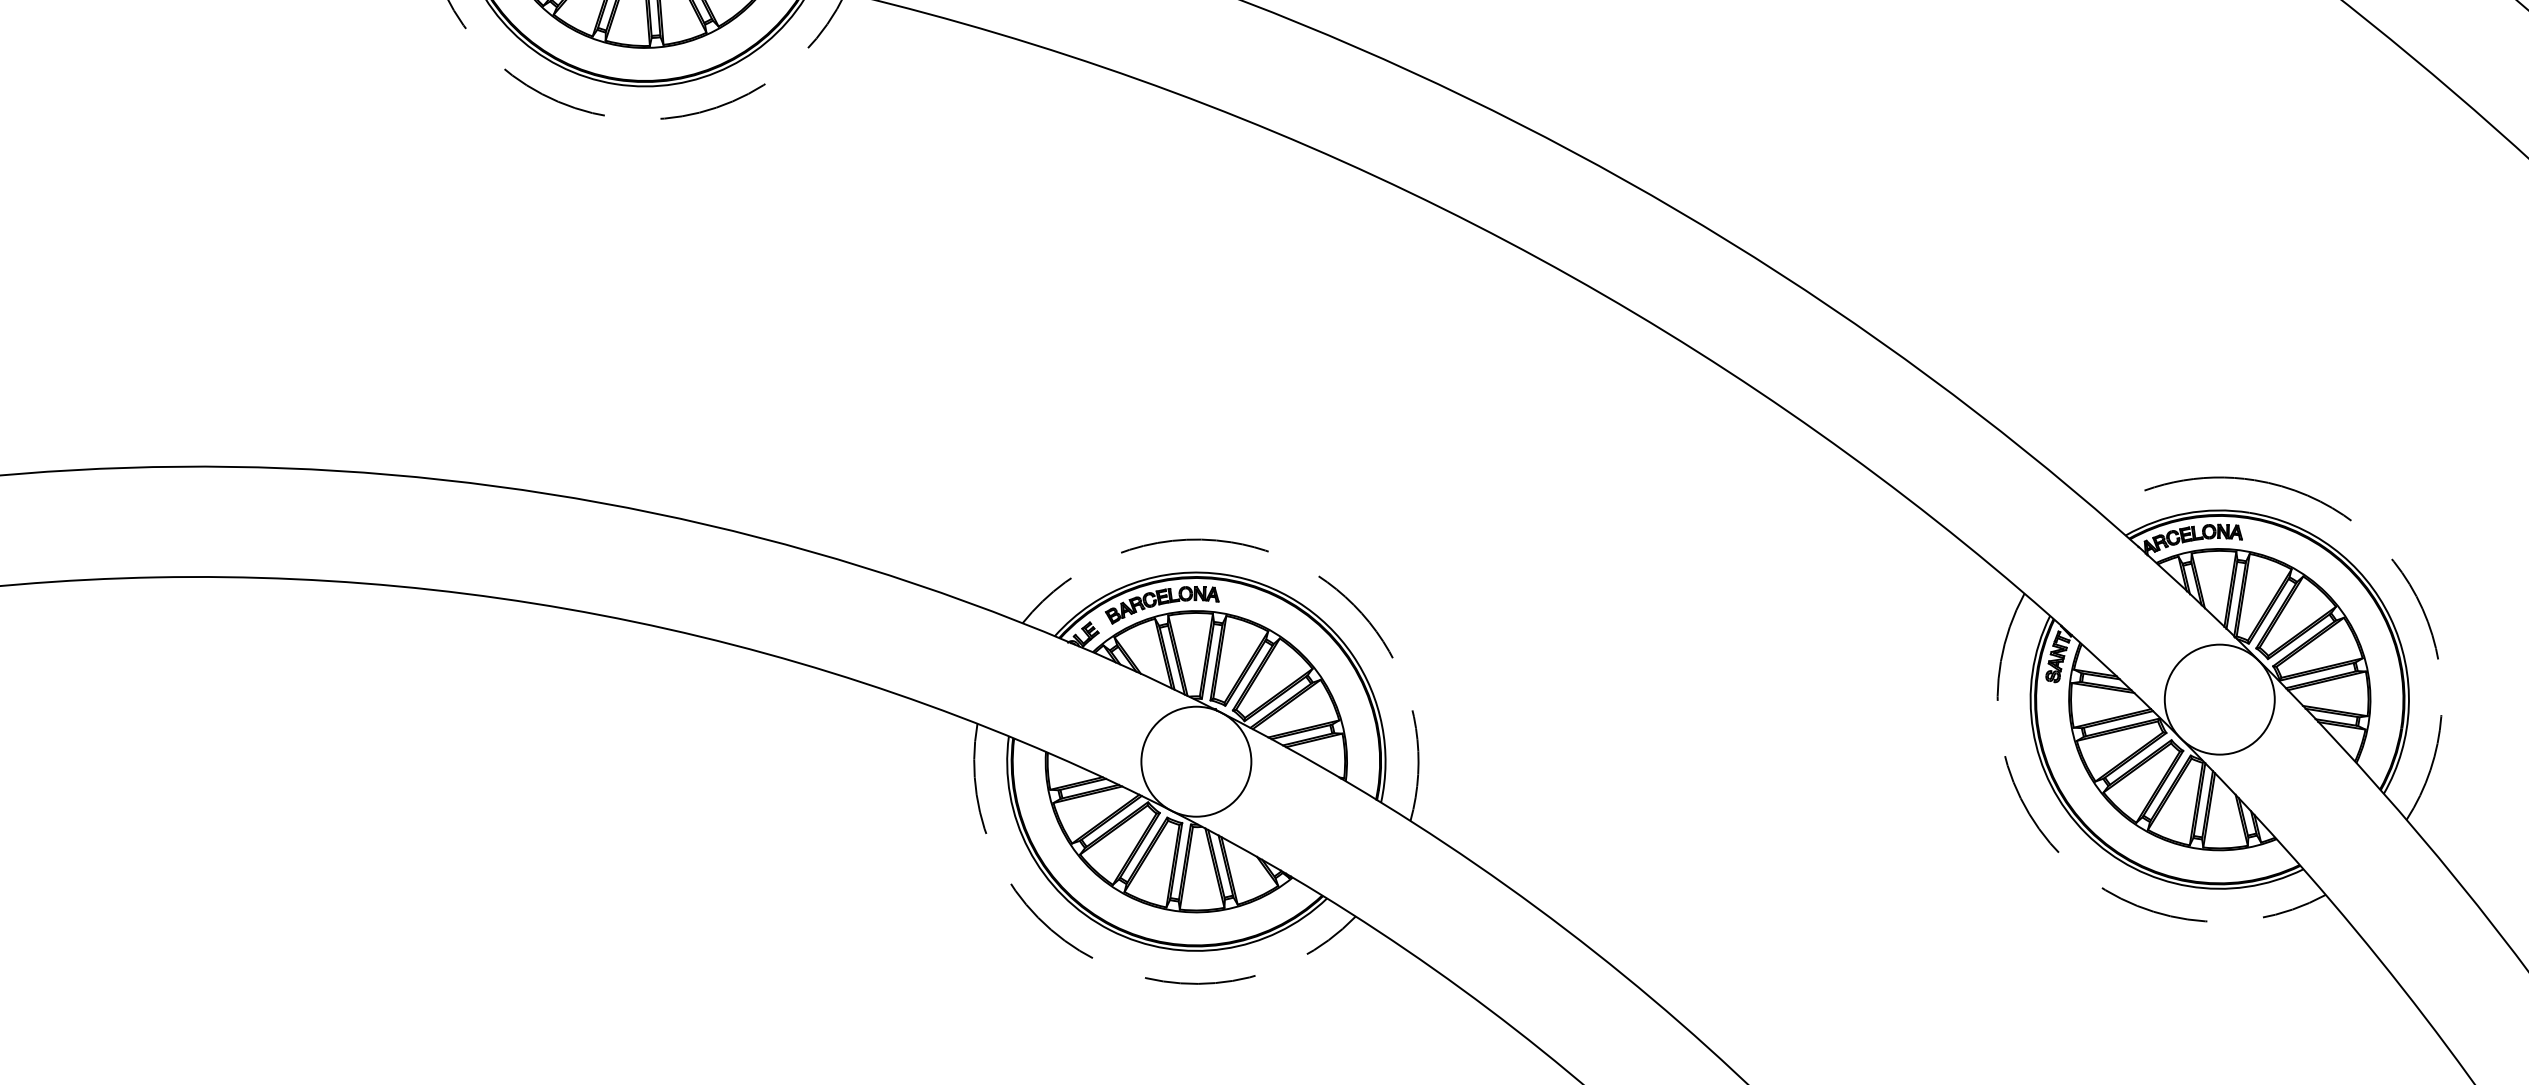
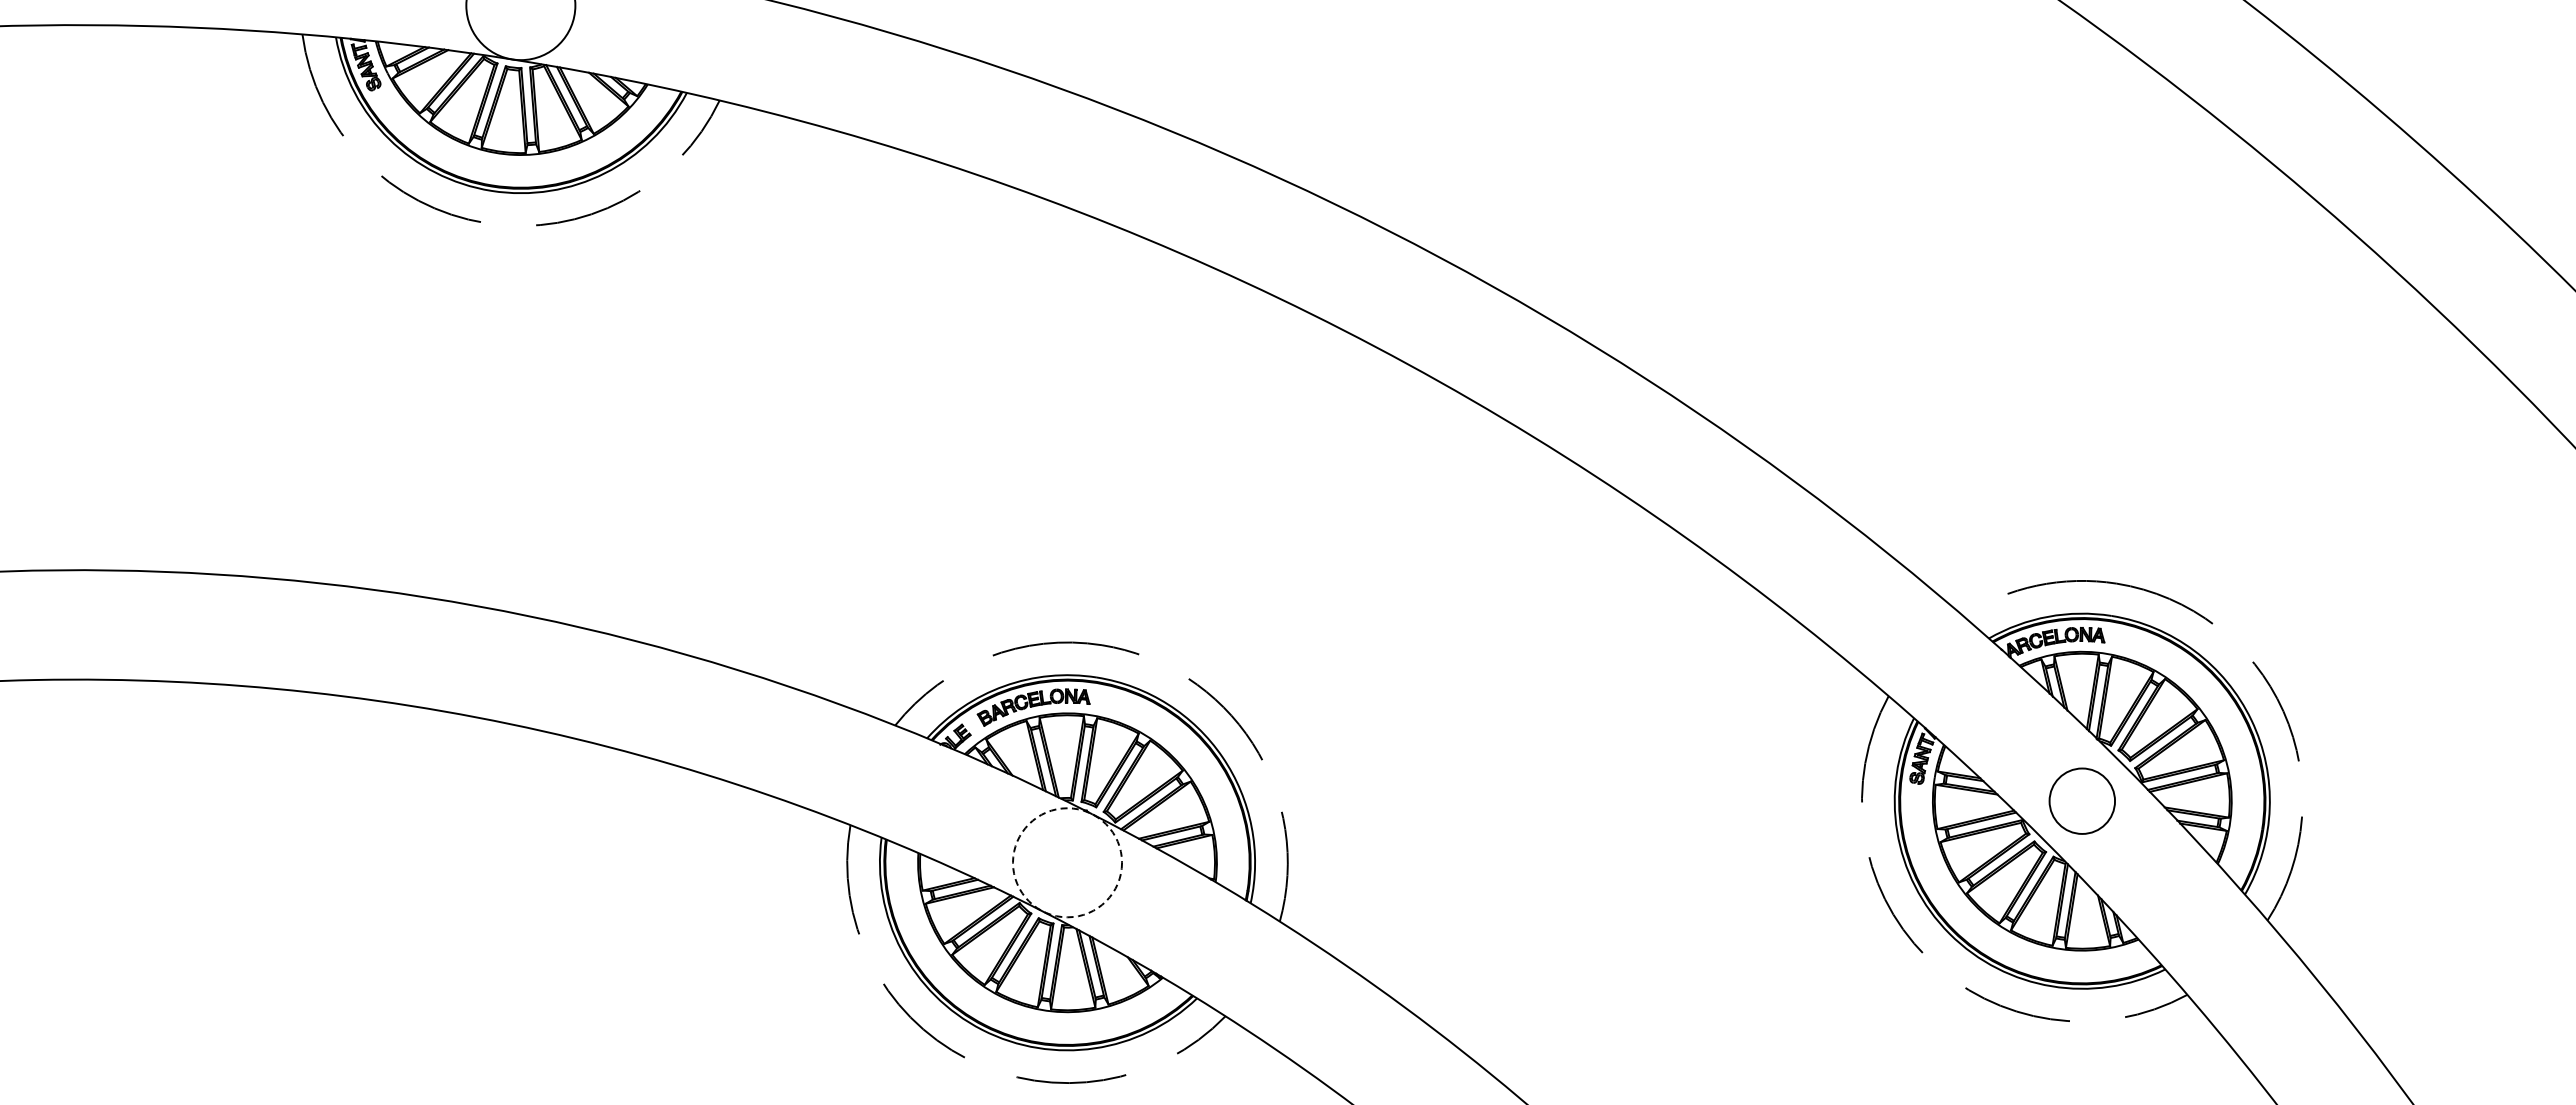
circle: (2218, 698) -> (2081, 800), size x0.6
circle: (1196, 761) -> (1067, 862), solid -> dashed

